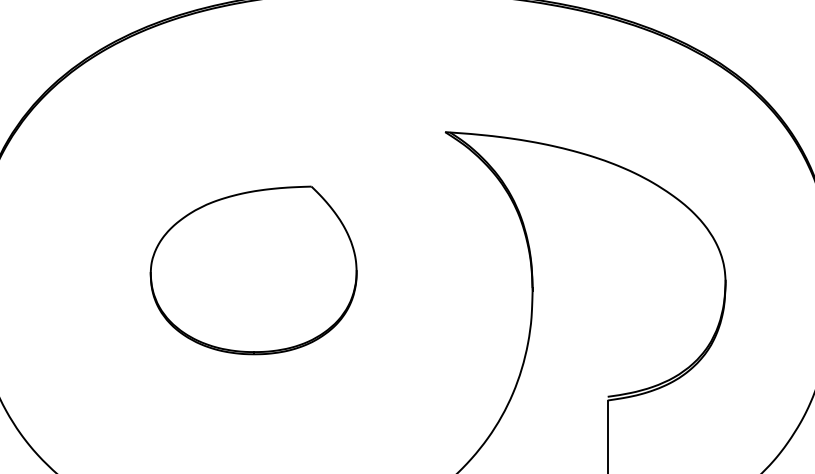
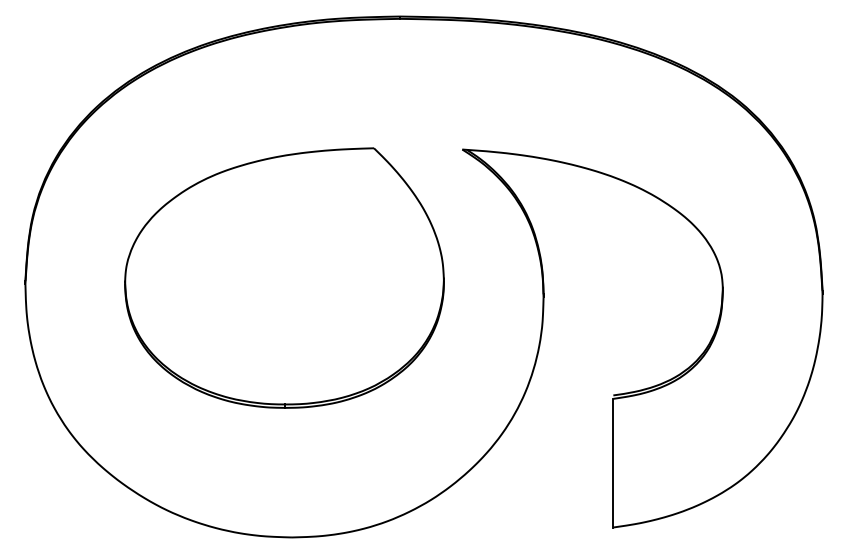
part: (253, 269) -> (284, 277), size x1.67

